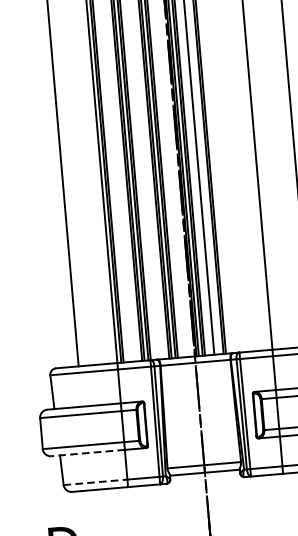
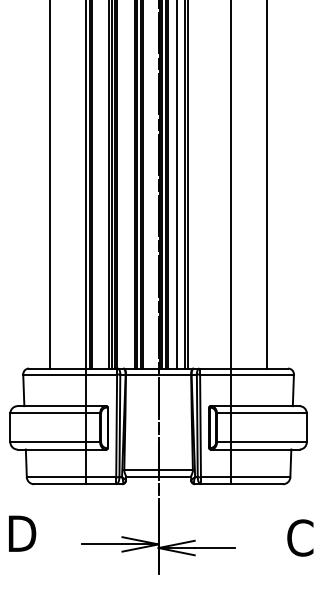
line: (87, 453) -> (51, 449), dashed -> solid
line: (95, 482) -> (56, 477), dashed -> solid

